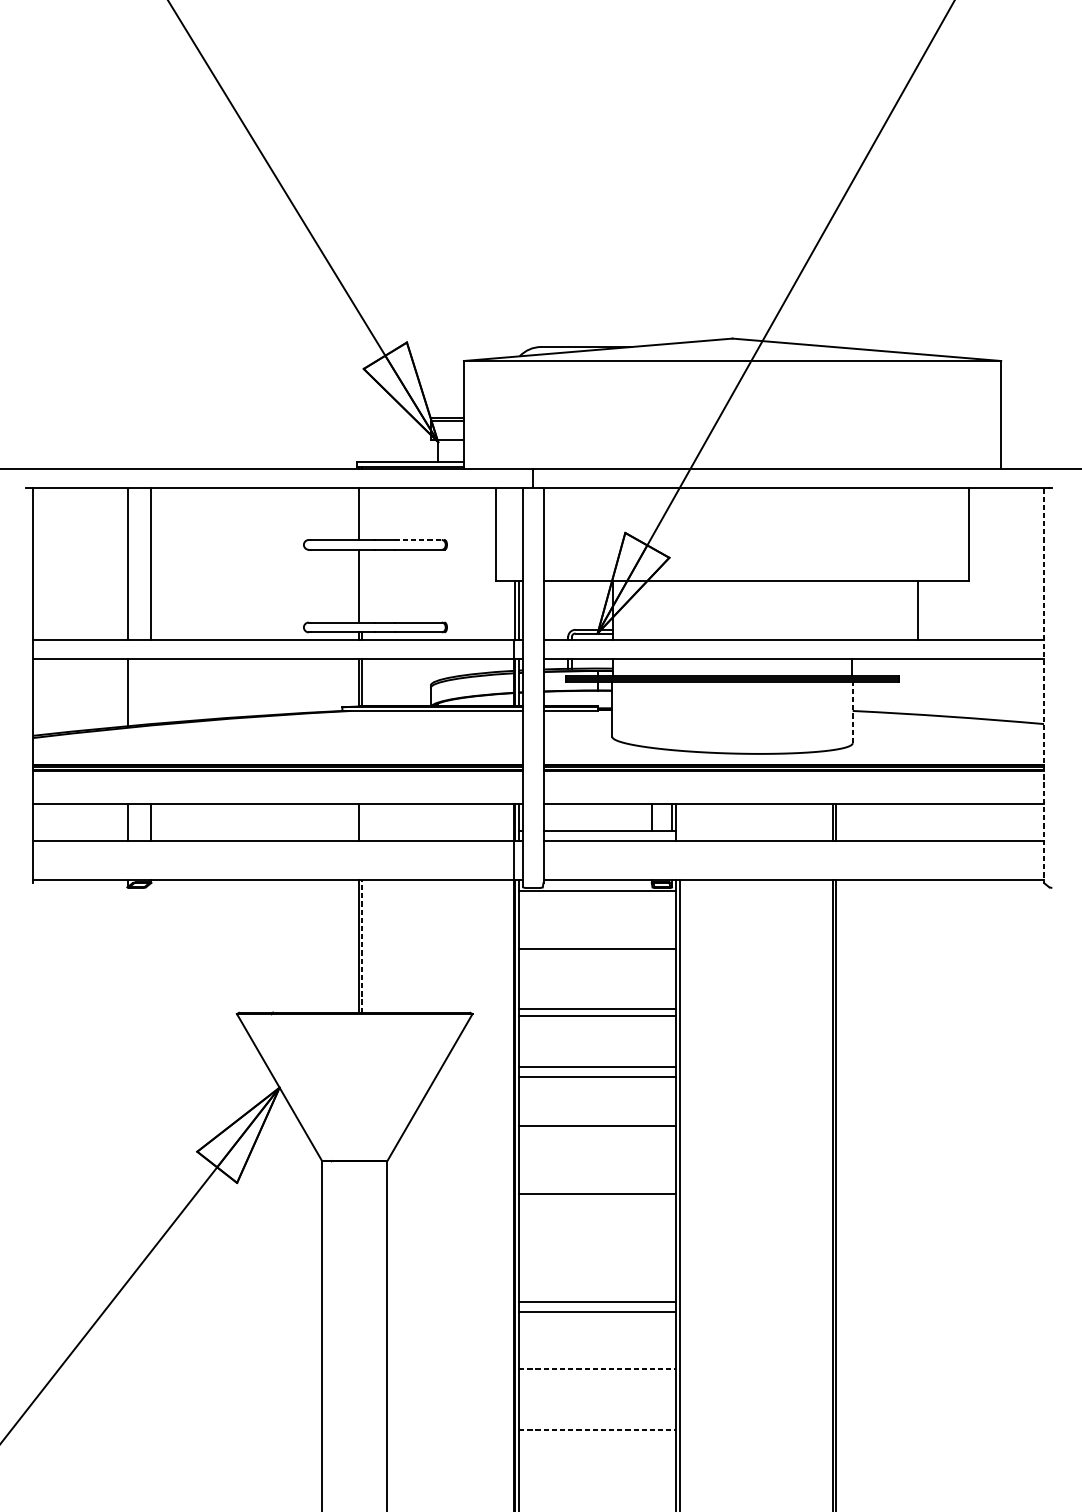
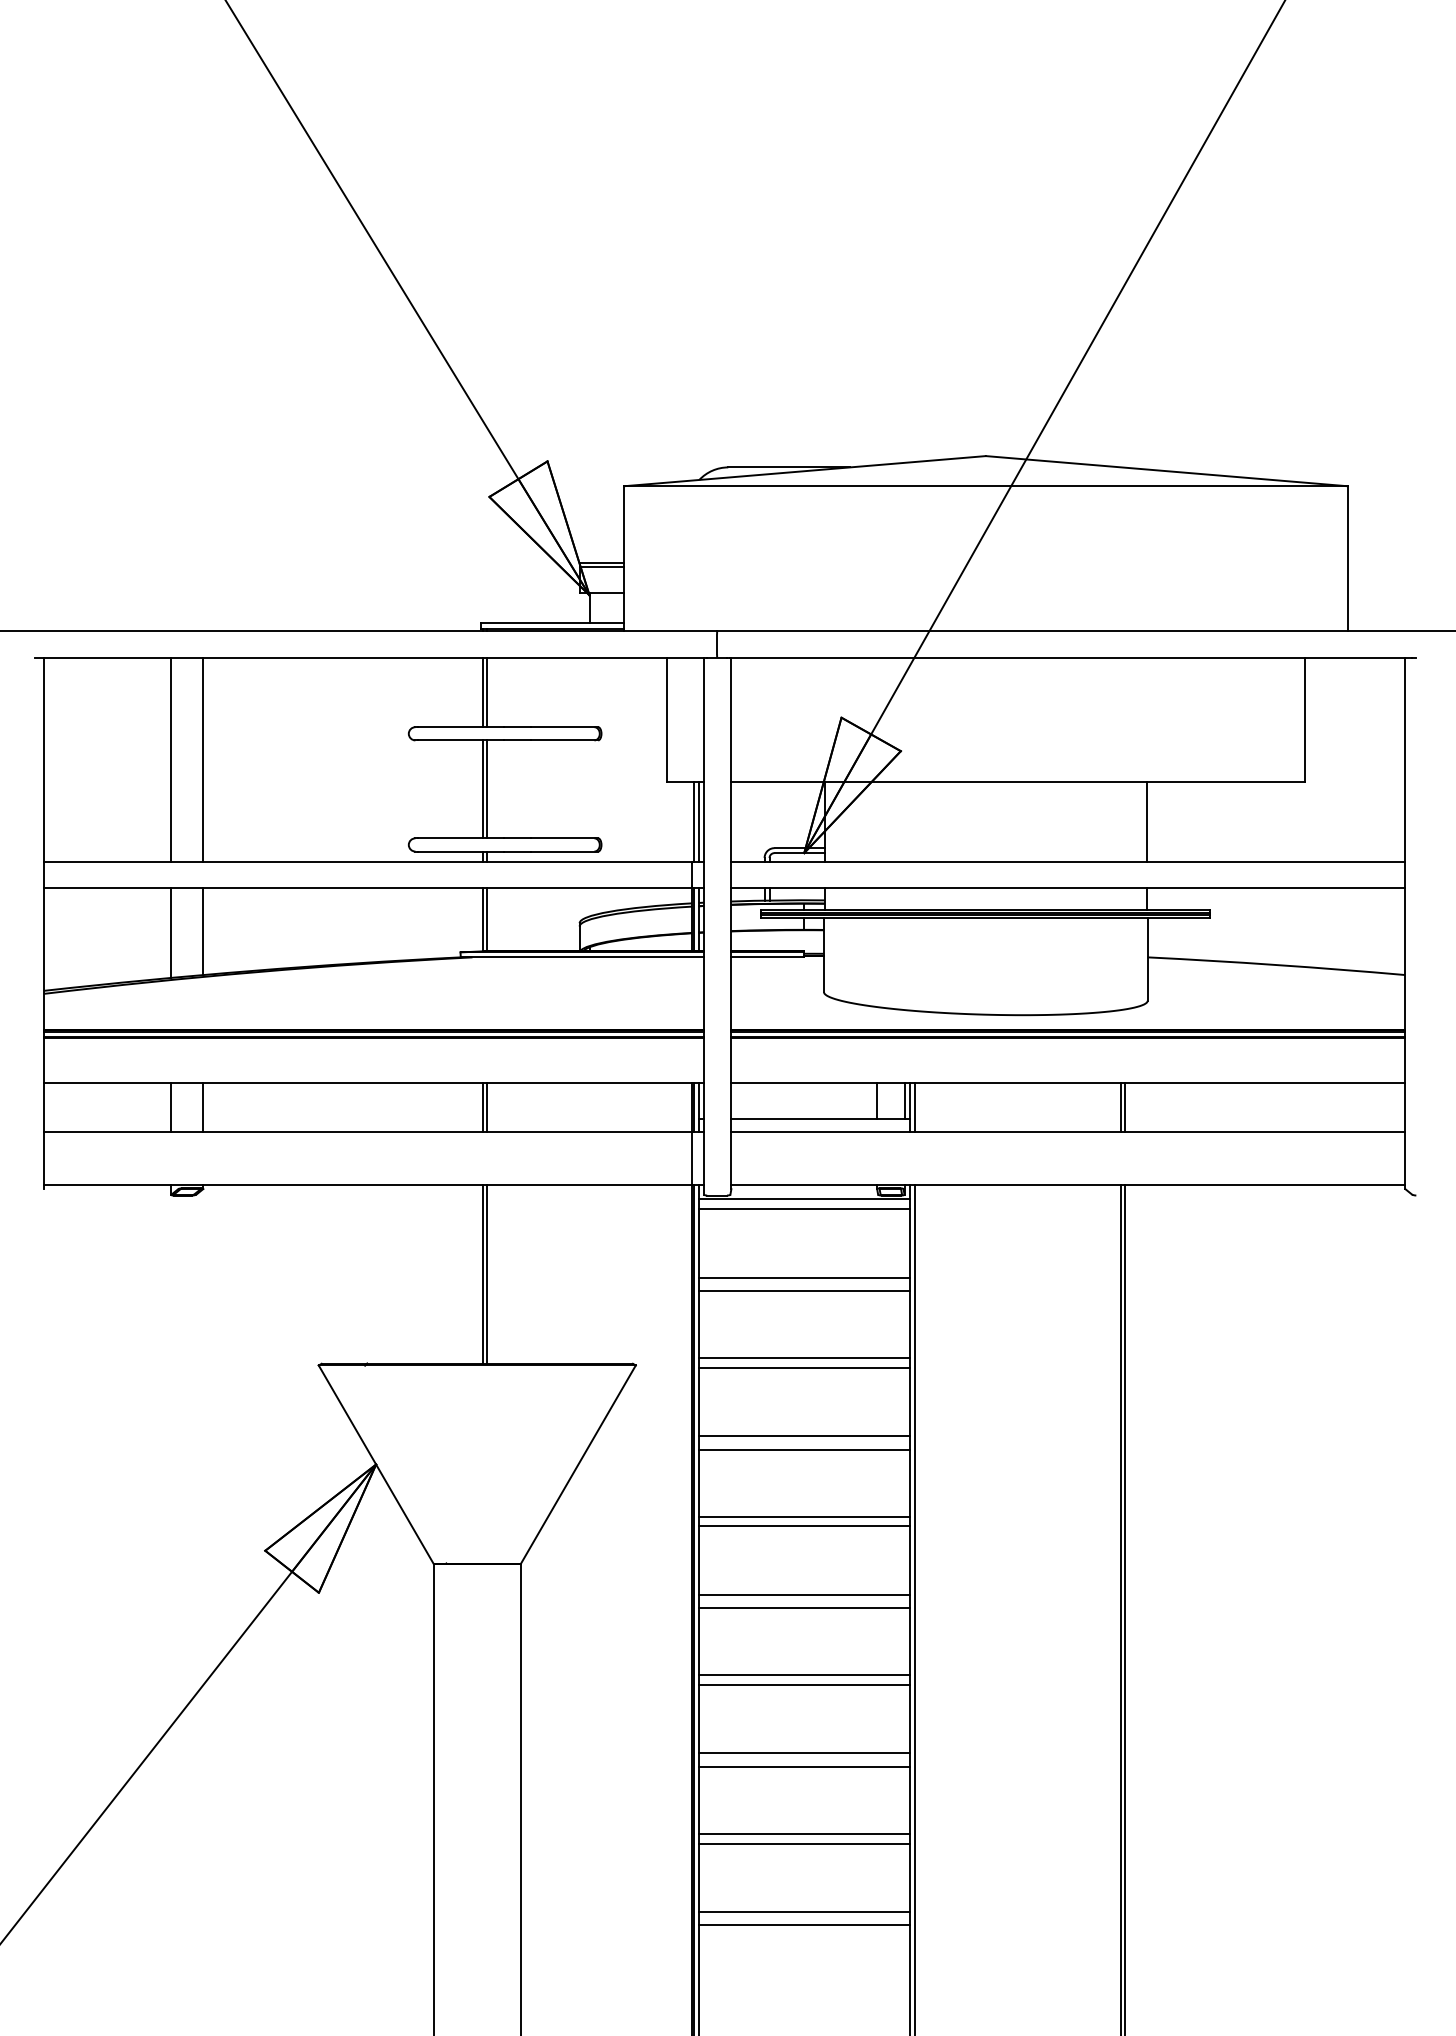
line: (362, 514) -> (487, 692), added
line: (419, 540) -> (564, 727), dashed -> solid
line: (362, 586) -> (487, 789), added
line: (917, 610) -> (1146, 821), moved
line: (1044, 685) -> (1405, 923), dashed -> solid
line: (151, 691) -> (203, 931), added
line: (852, 712) -> (1147, 959), dashed -> solid
line: (362, 822) -> (487, 1107), added
line: (679, 822) -> (914, 1107), added
line: (597, 898) -> (803, 1209), added
line: (362, 945) -> (487, 1273), dashed -> solid
line: (597, 958) -> (803, 1290), added
line: (597, 1133) -> (803, 1526), added
line: (597, 1184) -> (803, 1594), added
line: (597, 1244) -> (803, 1675), added
line: (597, 1251) -> (803, 1685), added
line: (597, 1361) -> (803, 1833), added
line: (597, 1369) -> (804, 1843), dashed -> solid
line: (597, 1419) -> (803, 1911), added
line: (597, 1430) -> (804, 1925), dashed -> solid

